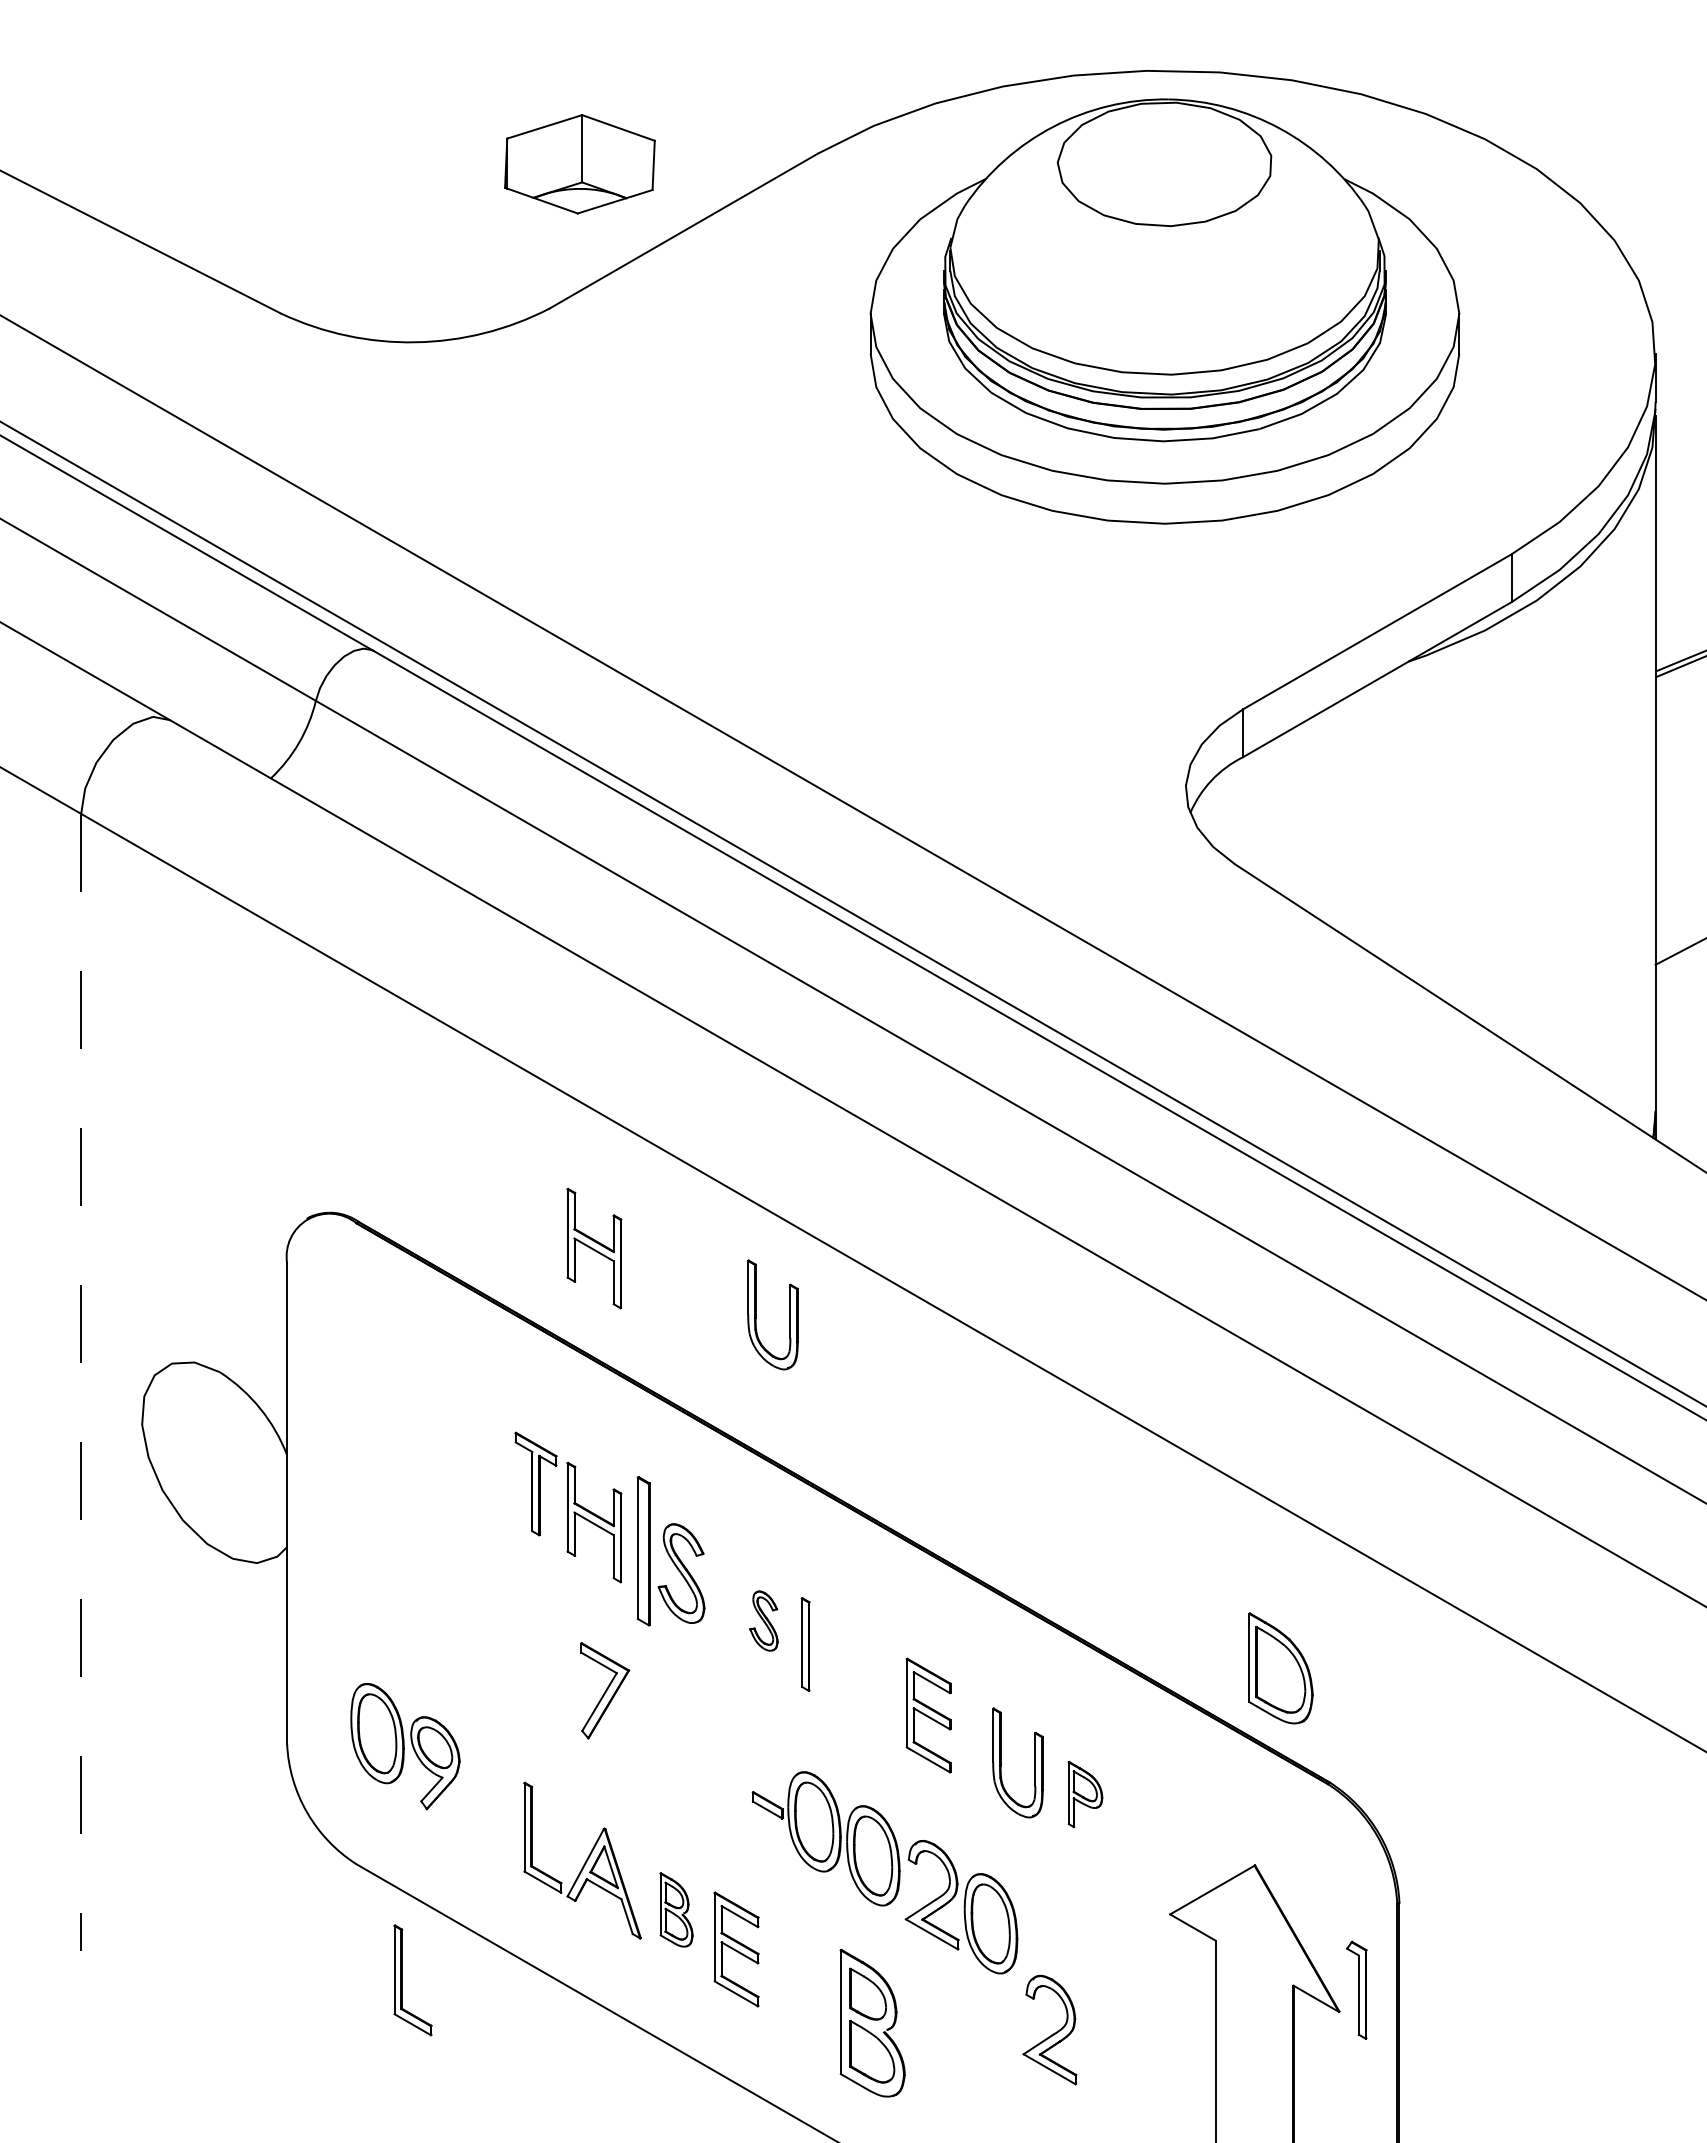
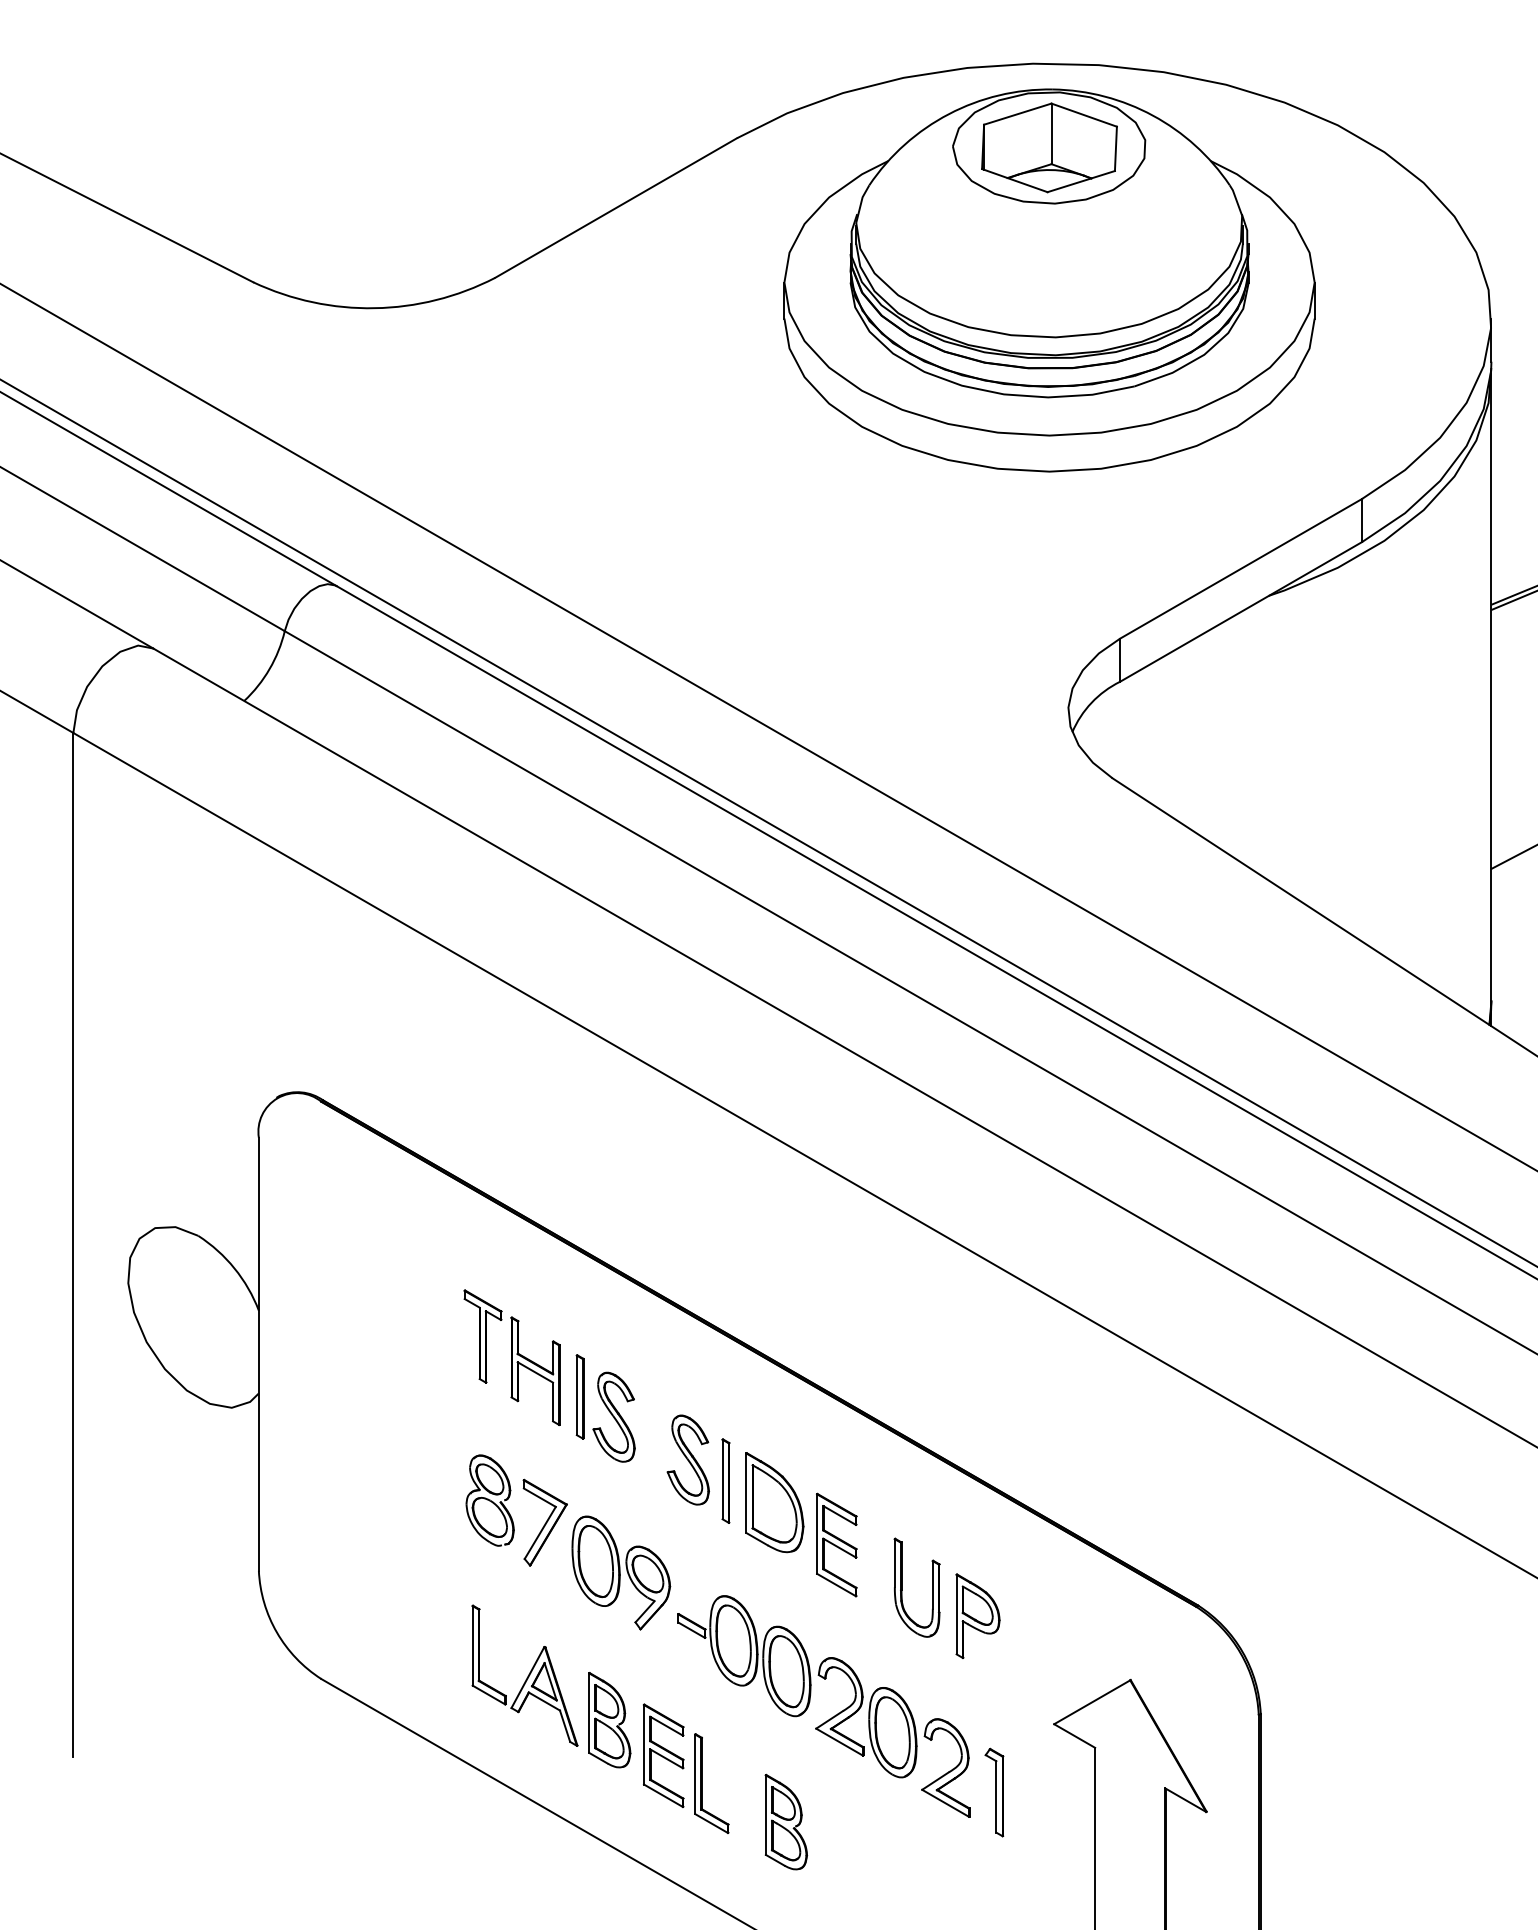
part: (579, 164) -> (1049, 148), moved
part: (594, 1248) -> (535, 1124), removed
part: (756, 1314) -> (681, 1183), removed
line: (81, 1382) -> (73, 1245), dashed -> solid
part: (643, 1550) -> (579, 1396), size x0.62
part: (763, 1620) -> (687, 1459), size x1.67
part: (543, 1666) -> (489, 1500), added
part: (1280, 1668) -> (774, 1502), moved
part: (405, 1746) -> (621, 1572), moved
part: (1085, 1794) -> (977, 1616), size x1.43
part: (676, 1909) -> (609, 1719), size x1.43
part: (402, 1980) -> (702, 1783), moved
part: (1356, 1989) -> (994, 1791), moved
part: (872, 2022) -> (786, 1821), size x0.71
part: (1049, 2029) -> (945, 1767), moved

